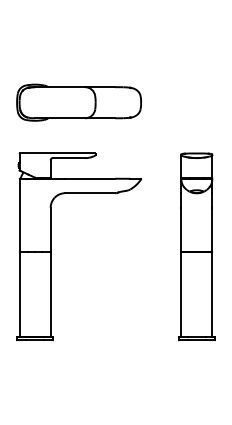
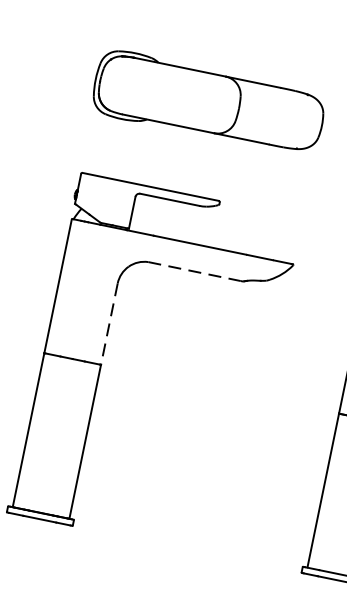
line: (90, 193) -> (195, 272), solid -> dashed
line: (50, 230) -> (108, 324), solid -> dashed

